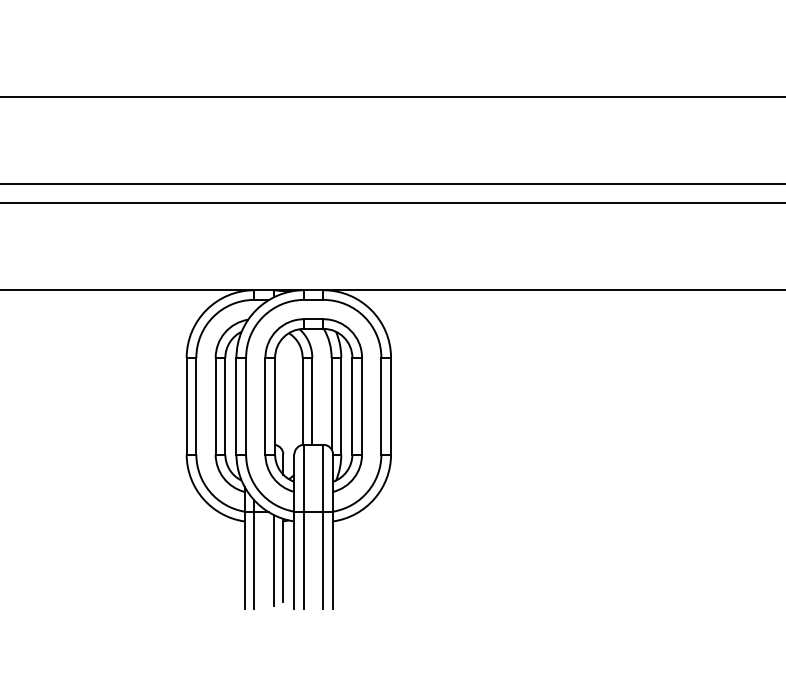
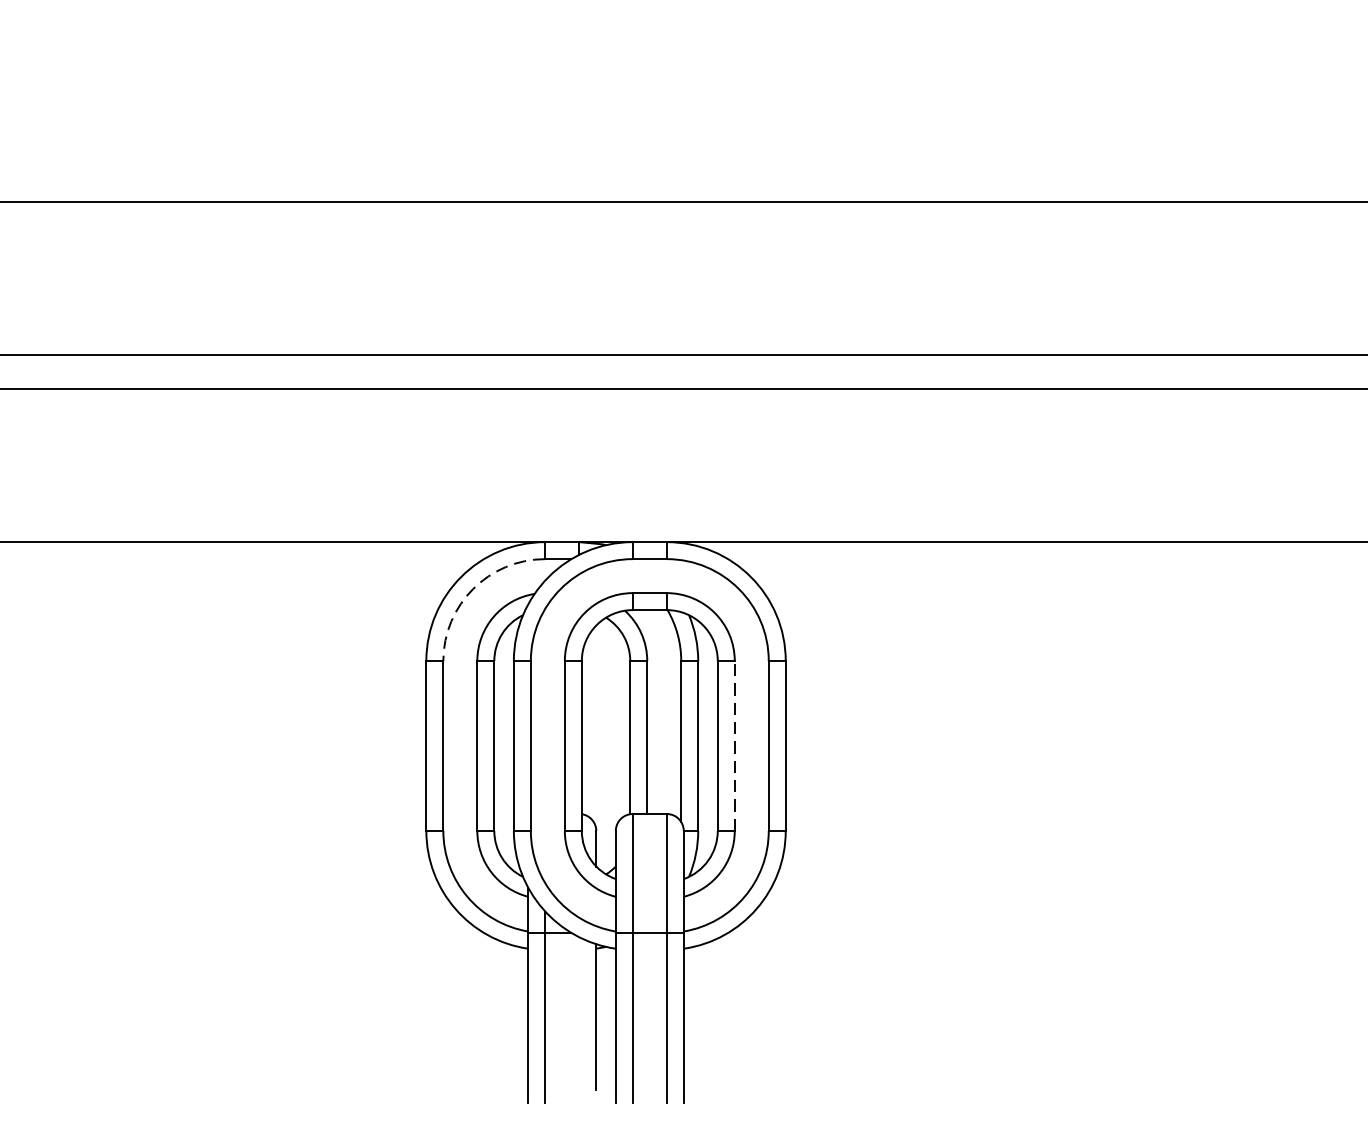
arc: (213, 316) -> (473, 588), solid -> dashed
line: (362, 405) -> (735, 744), solid -> dashed
line: (273, 560) -> (578, 1017), removed

